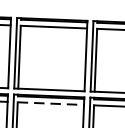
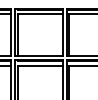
line: (51, 103) -> (40, 65), dashed -> solid

